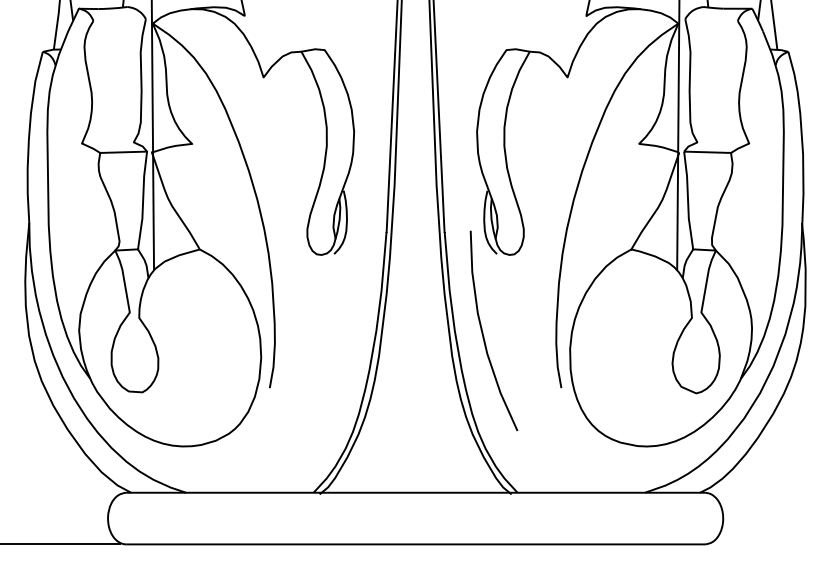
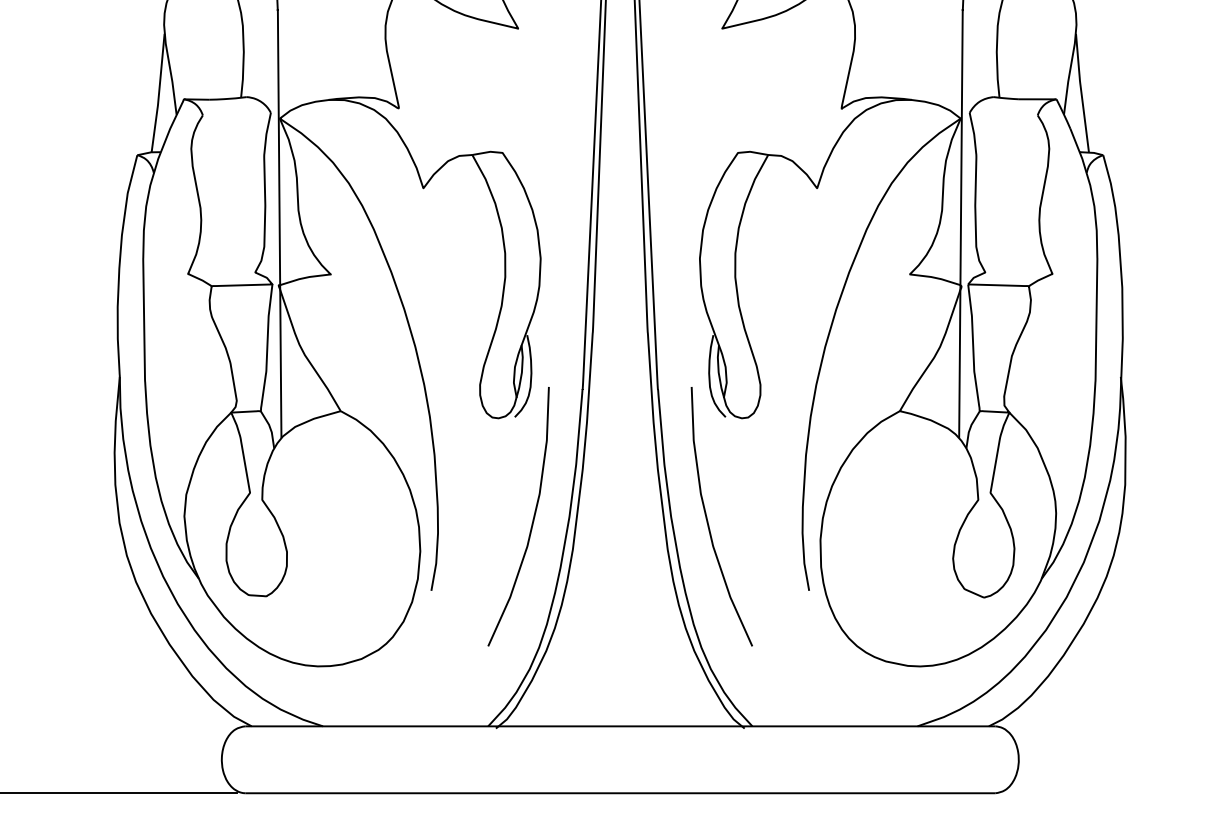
curve: (347, 333) -> (532, 519), added

